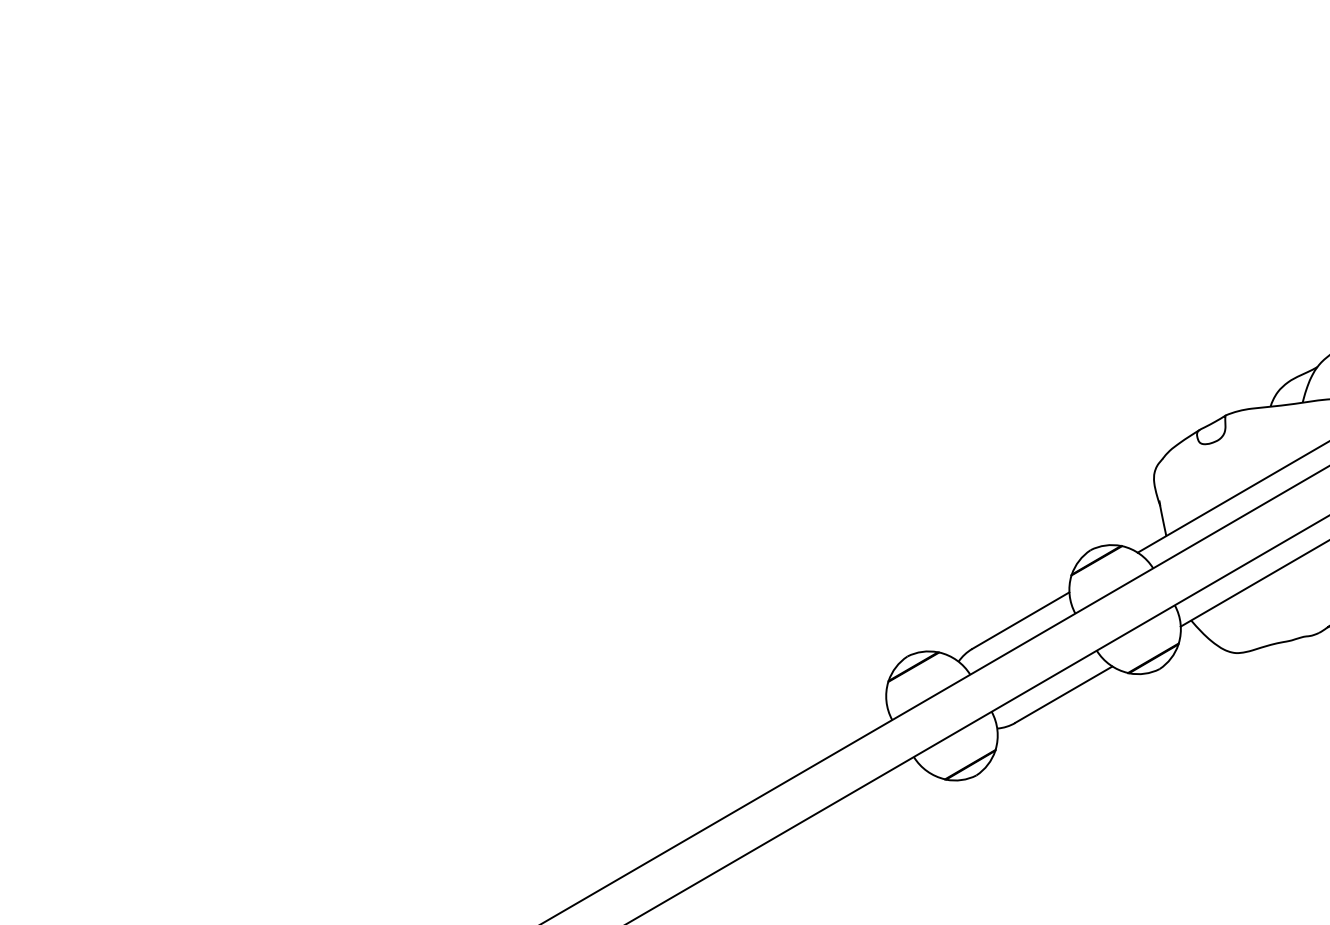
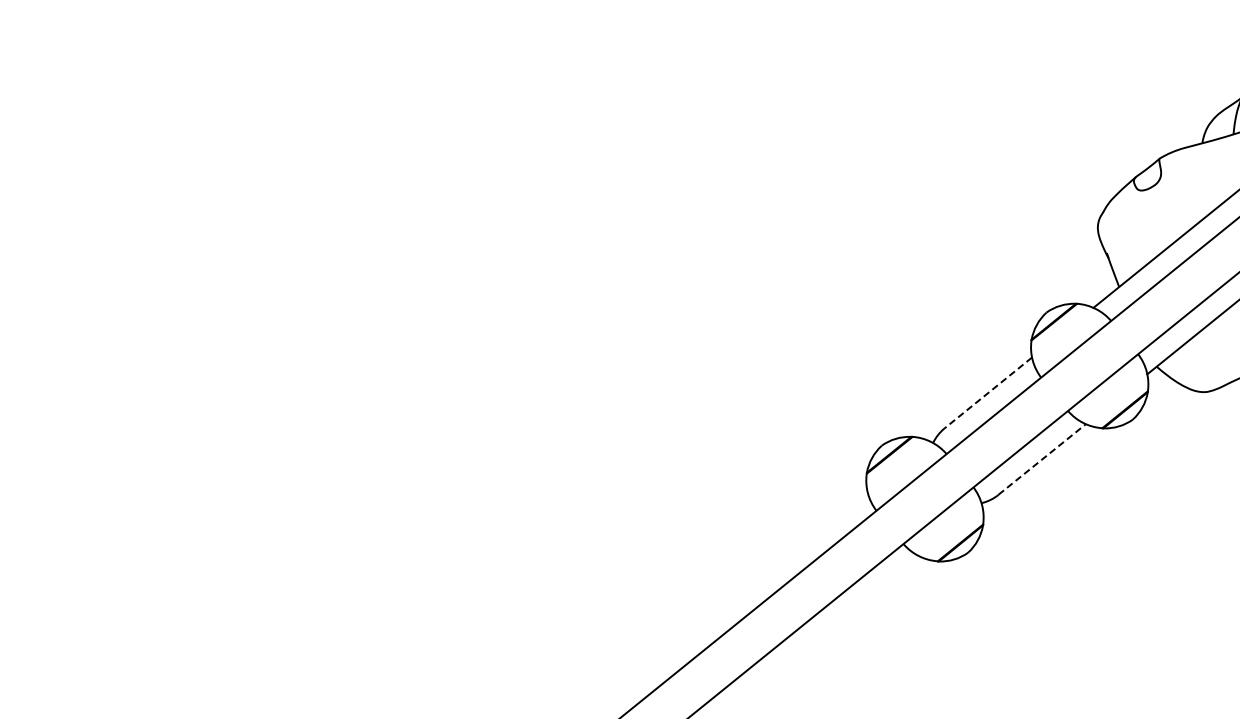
line: (1020, 620) -> (987, 392), solid -> dashed
line: (1064, 694) -> (1042, 459), solid -> dashed

